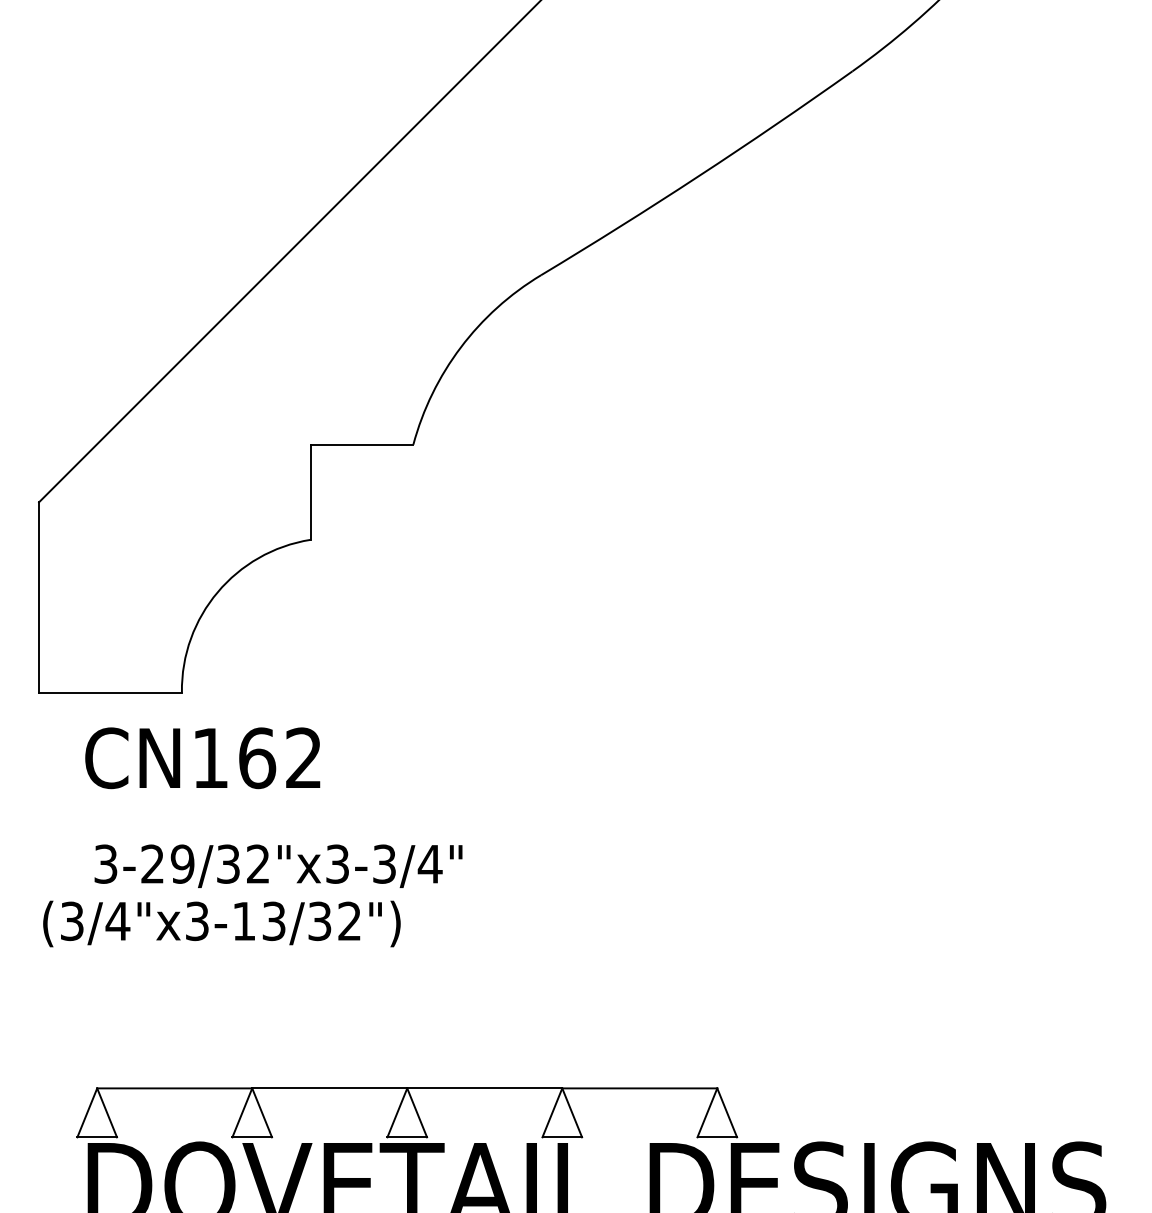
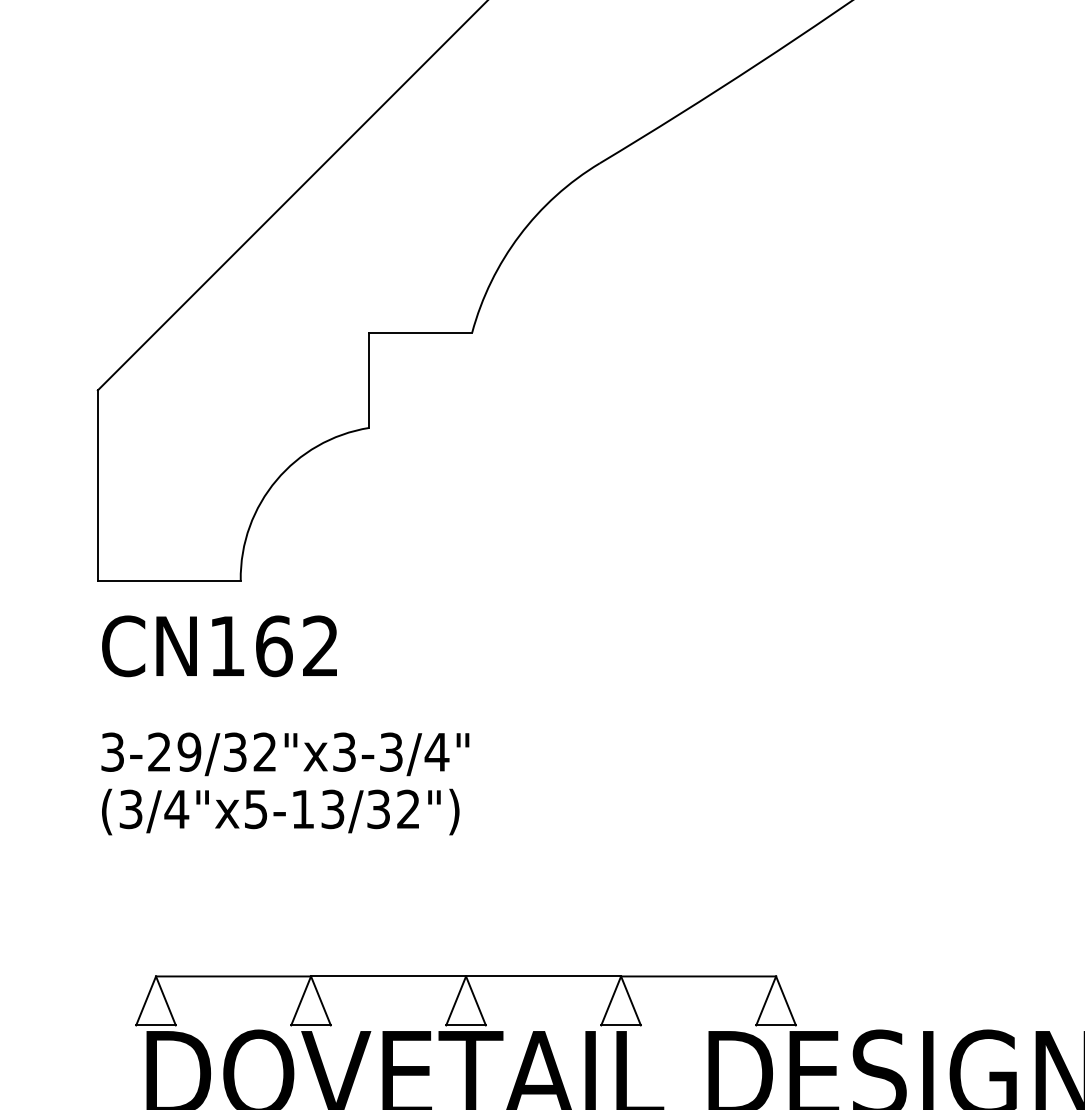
text: (202, 758) -> (219, 646), moved
text: (278, 865) -> (285, 753), moved
text: (197, 920) -> (256, 808), (3/4"x3-13/32") -> (3/4"x5-13/32")

